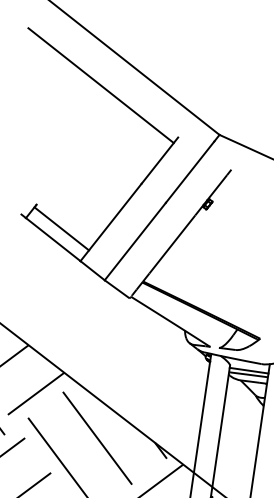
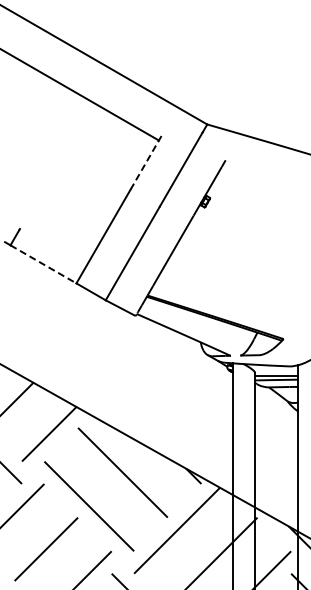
line: (159, 160) -> (146, 161), solid -> dashed
line: (61, 228) -> (50, 251), removed
line: (53, 239) -> (43, 264), solid -> dashed

